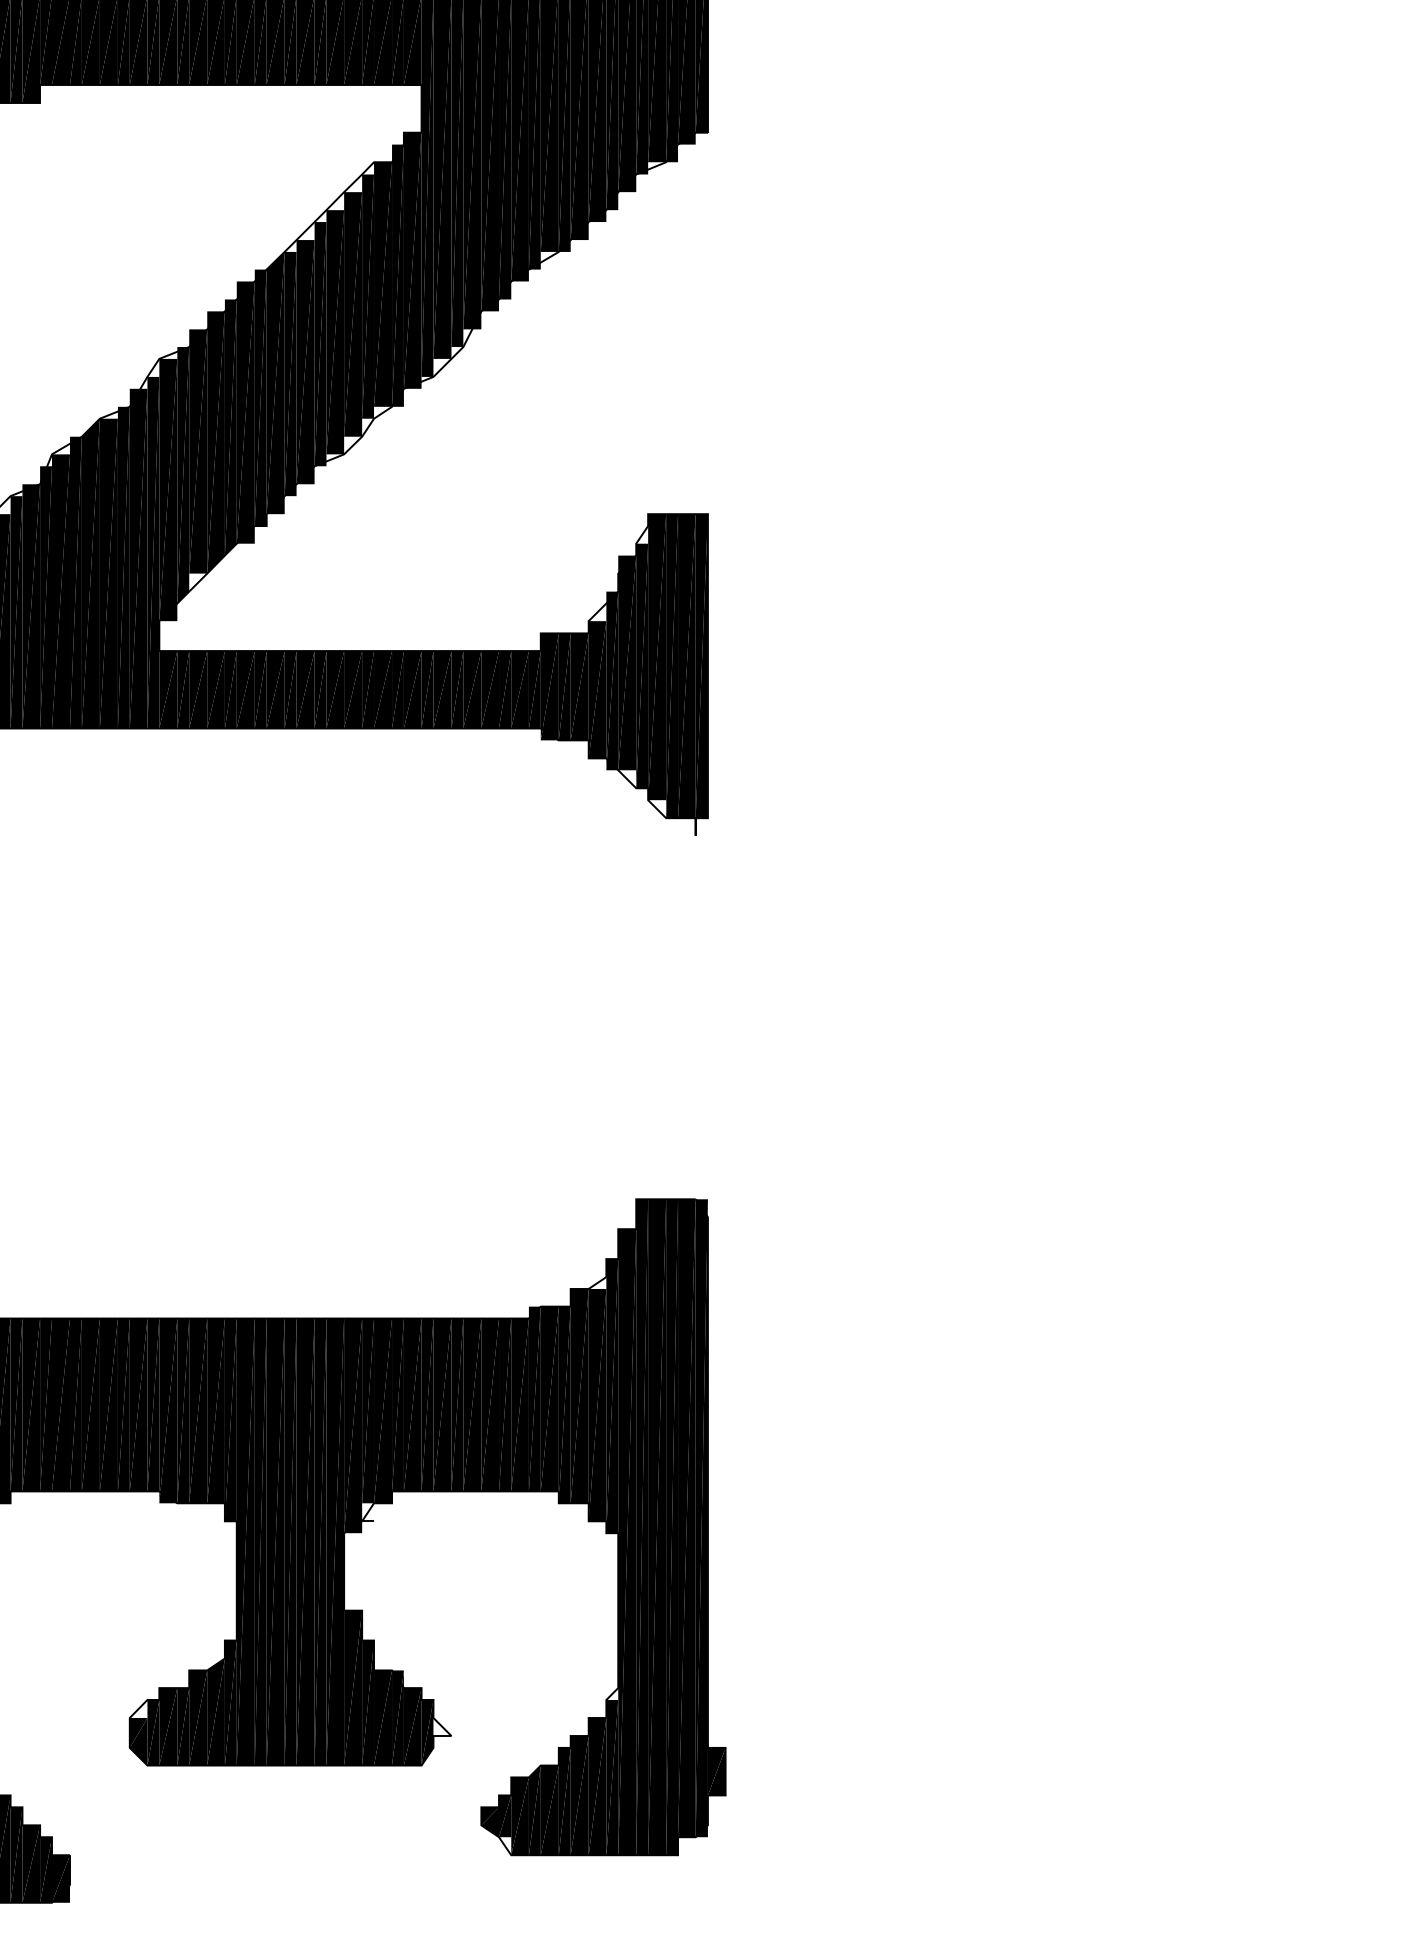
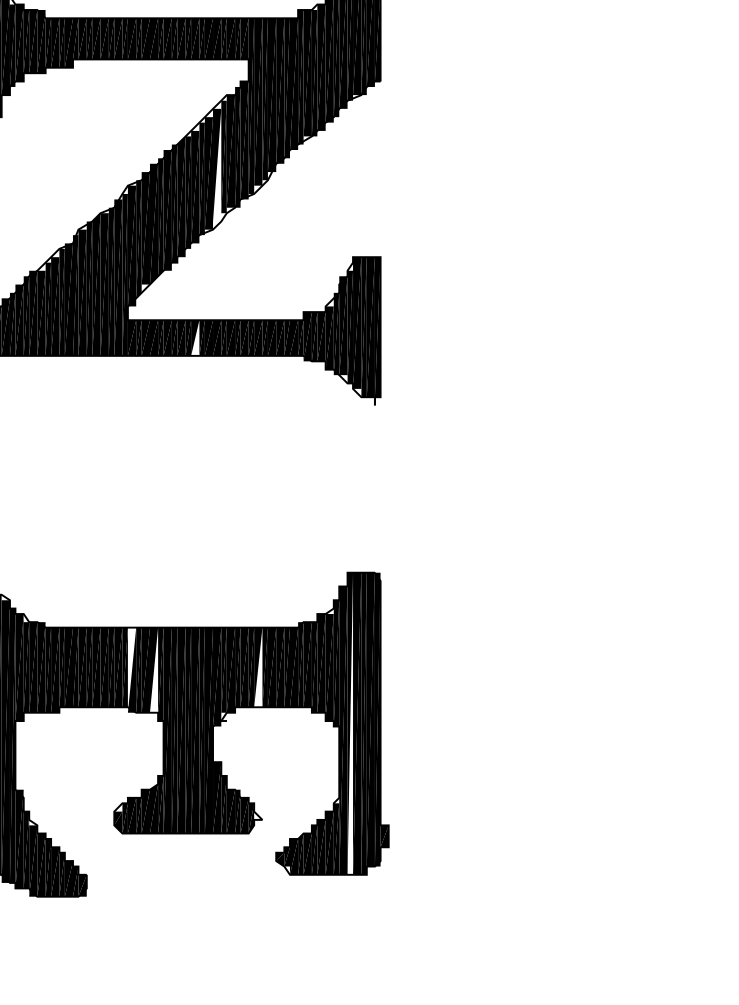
fill: (353, 312) -> (217, 164), removed
fill: (306, 688) -> (195, 337), removed
fill: (442, 1405) -> (258, 667), removed
fill: (167, 1409) -> (131, 669), removed
fill: (214, 1409) -> (153, 669), removed
fill: (642, 1526) -> (350, 723), removed

